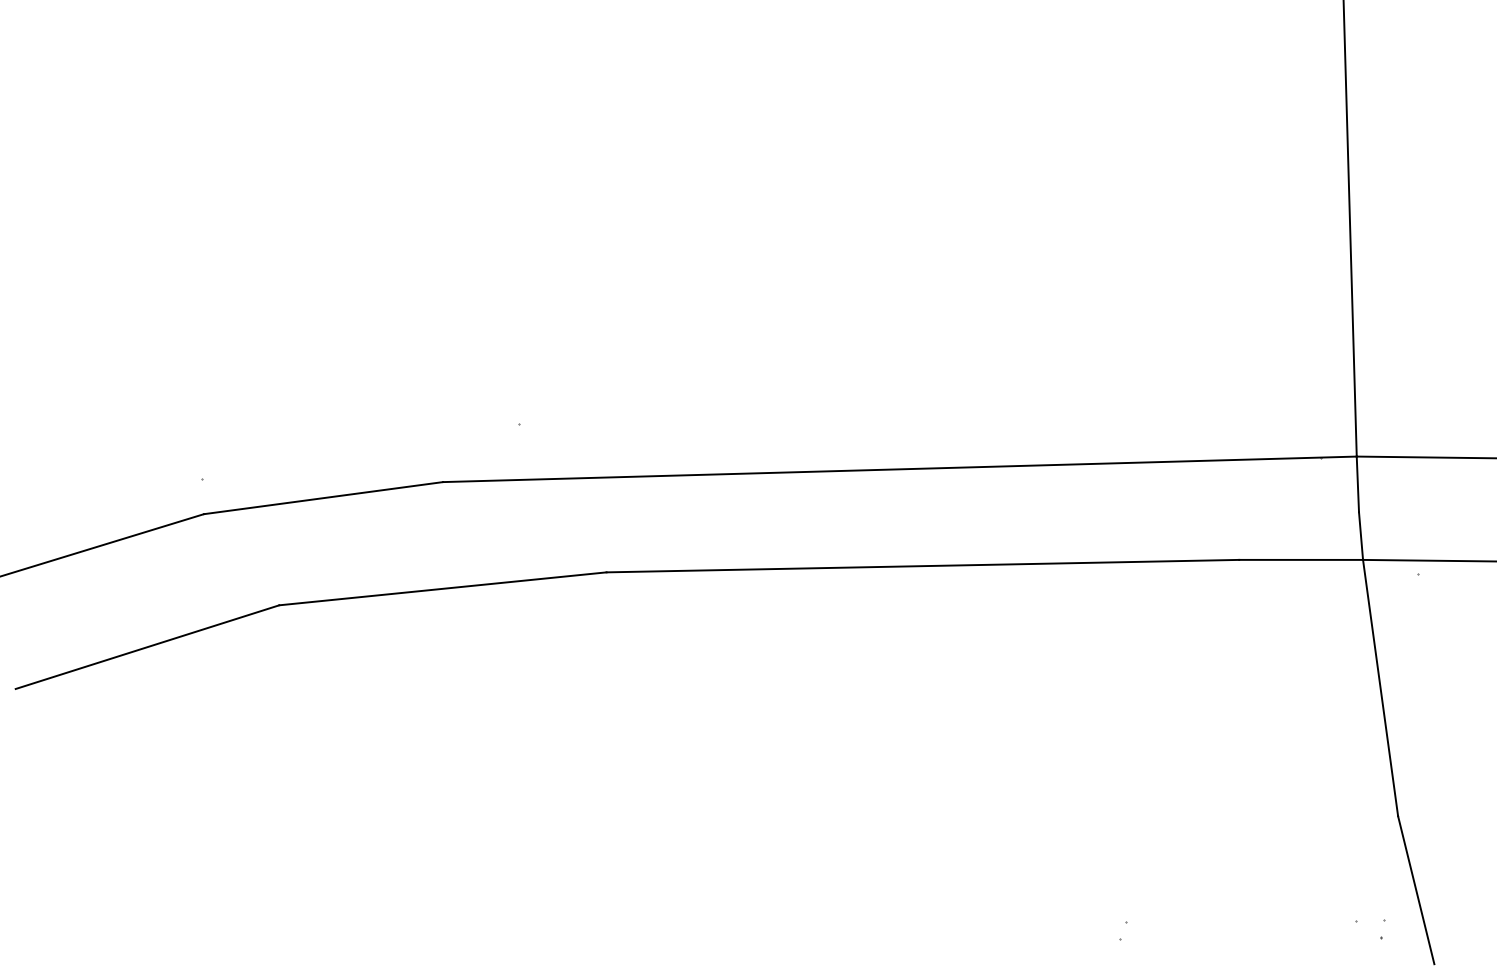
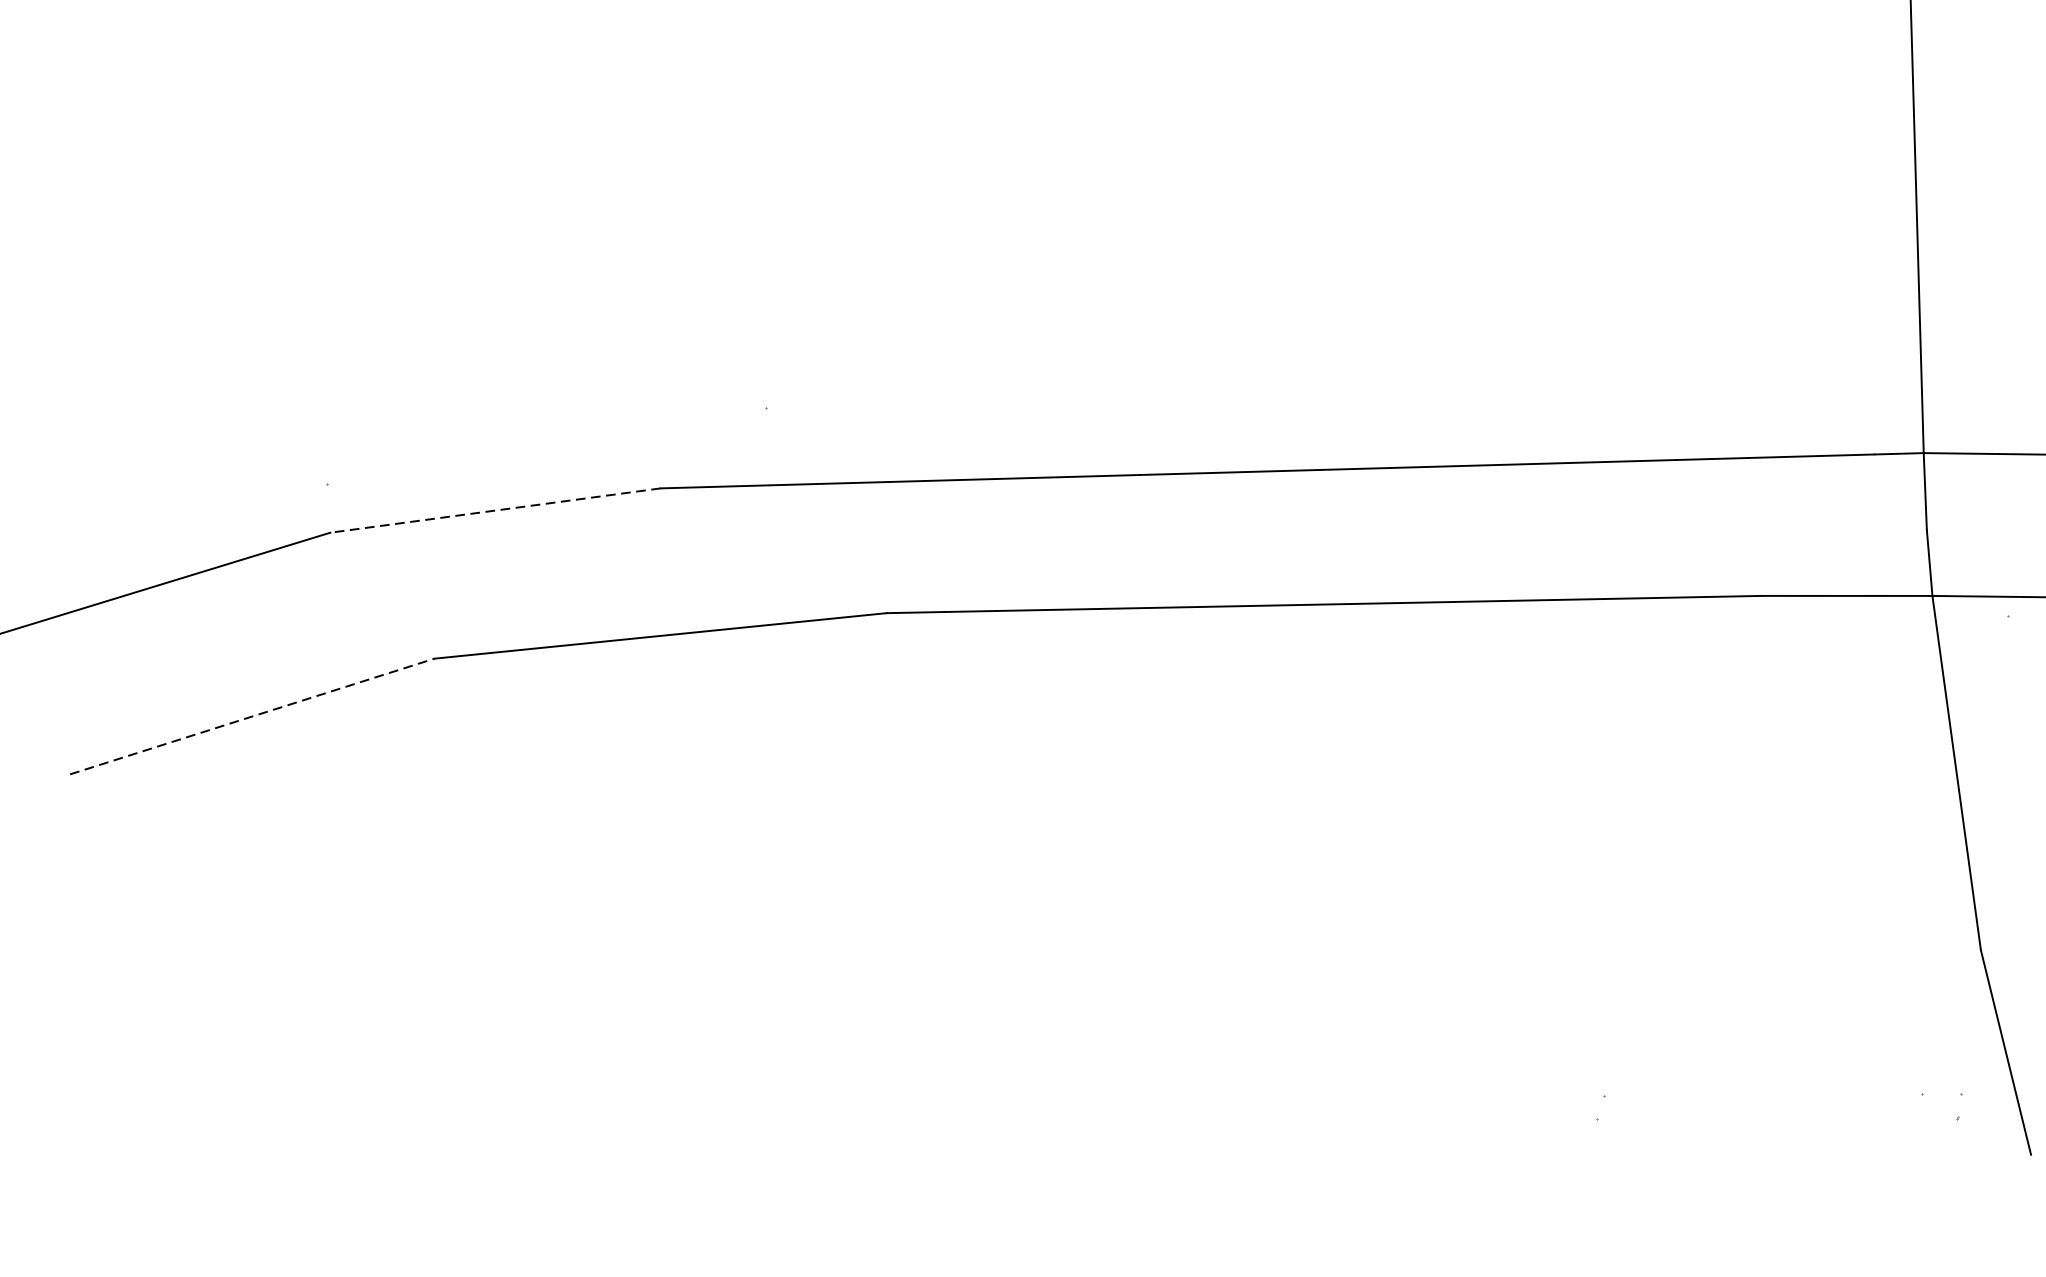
line: (323, 498) -> (495, 511), solid -> dashed
line: (148, 647) -> (253, 716), solid -> dashed

